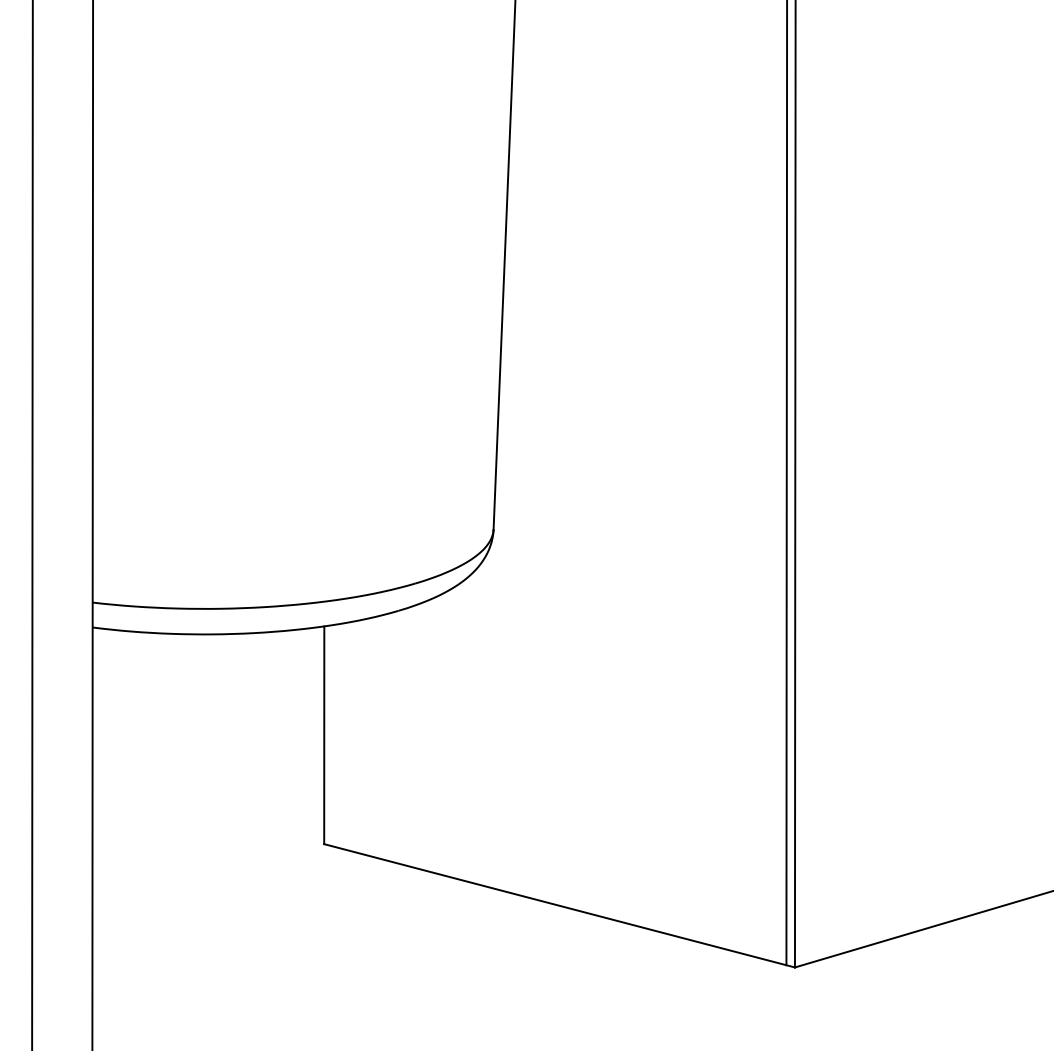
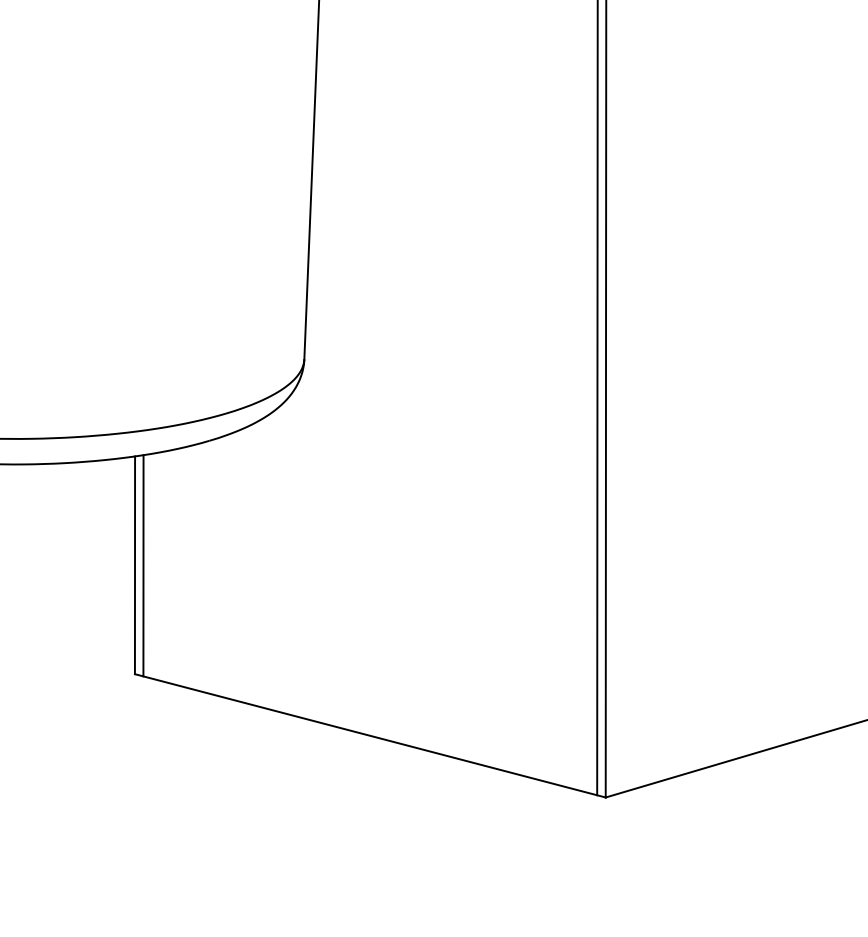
line: (332, 735) -> (143, 565), added

